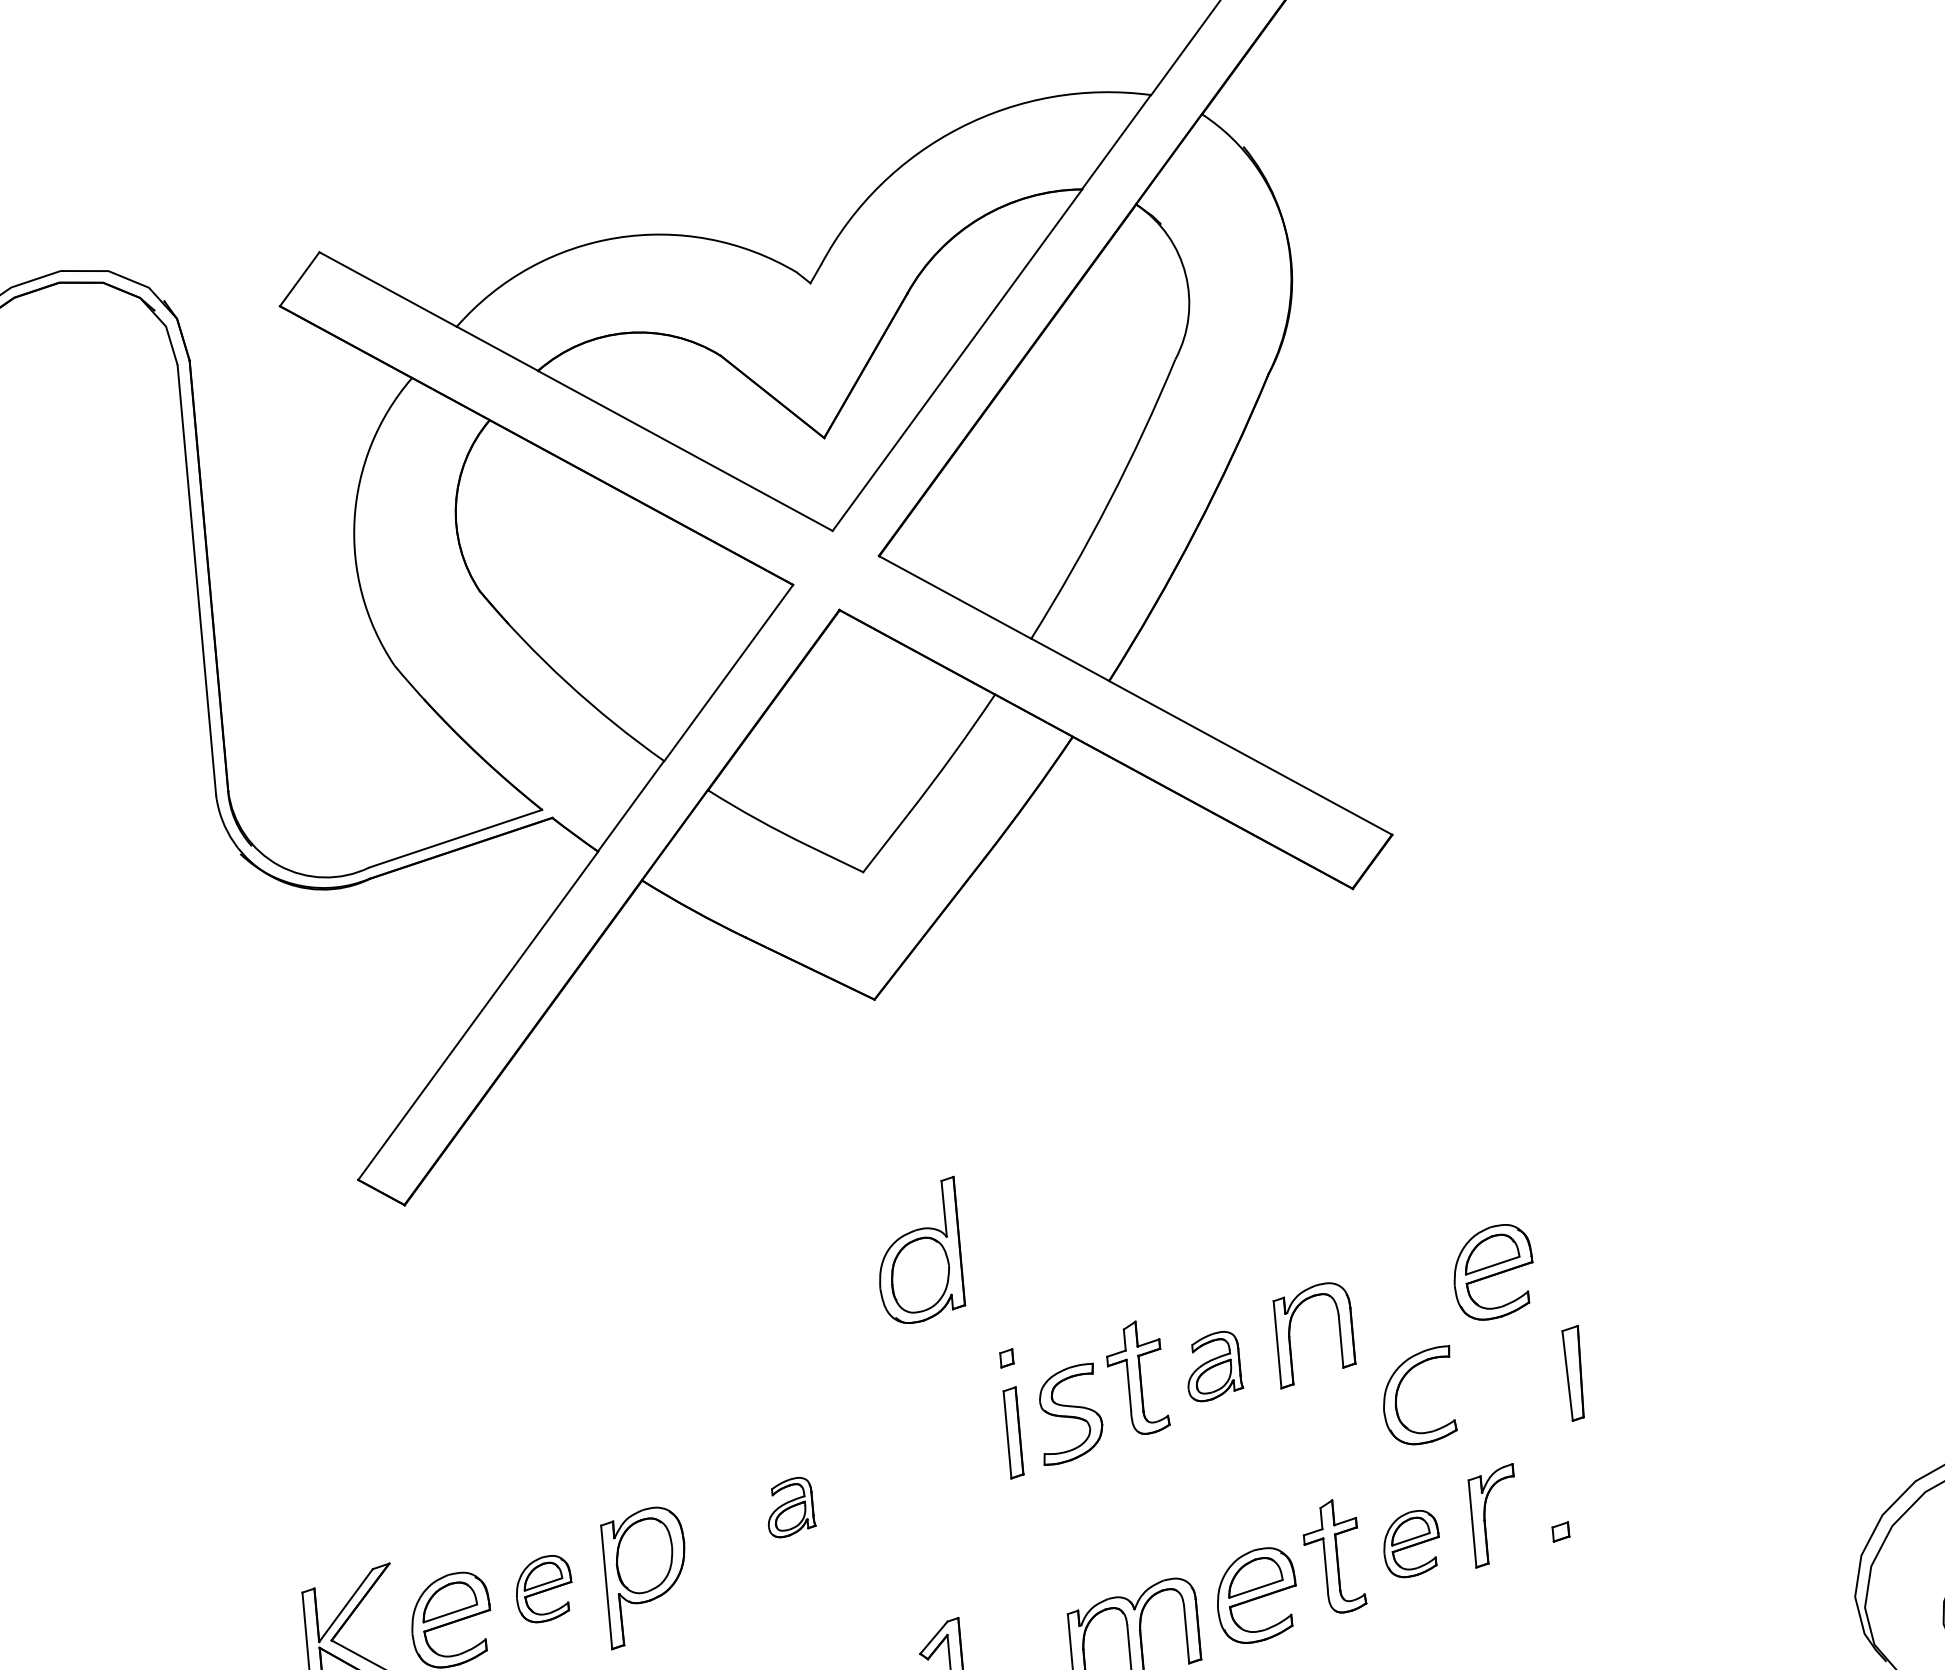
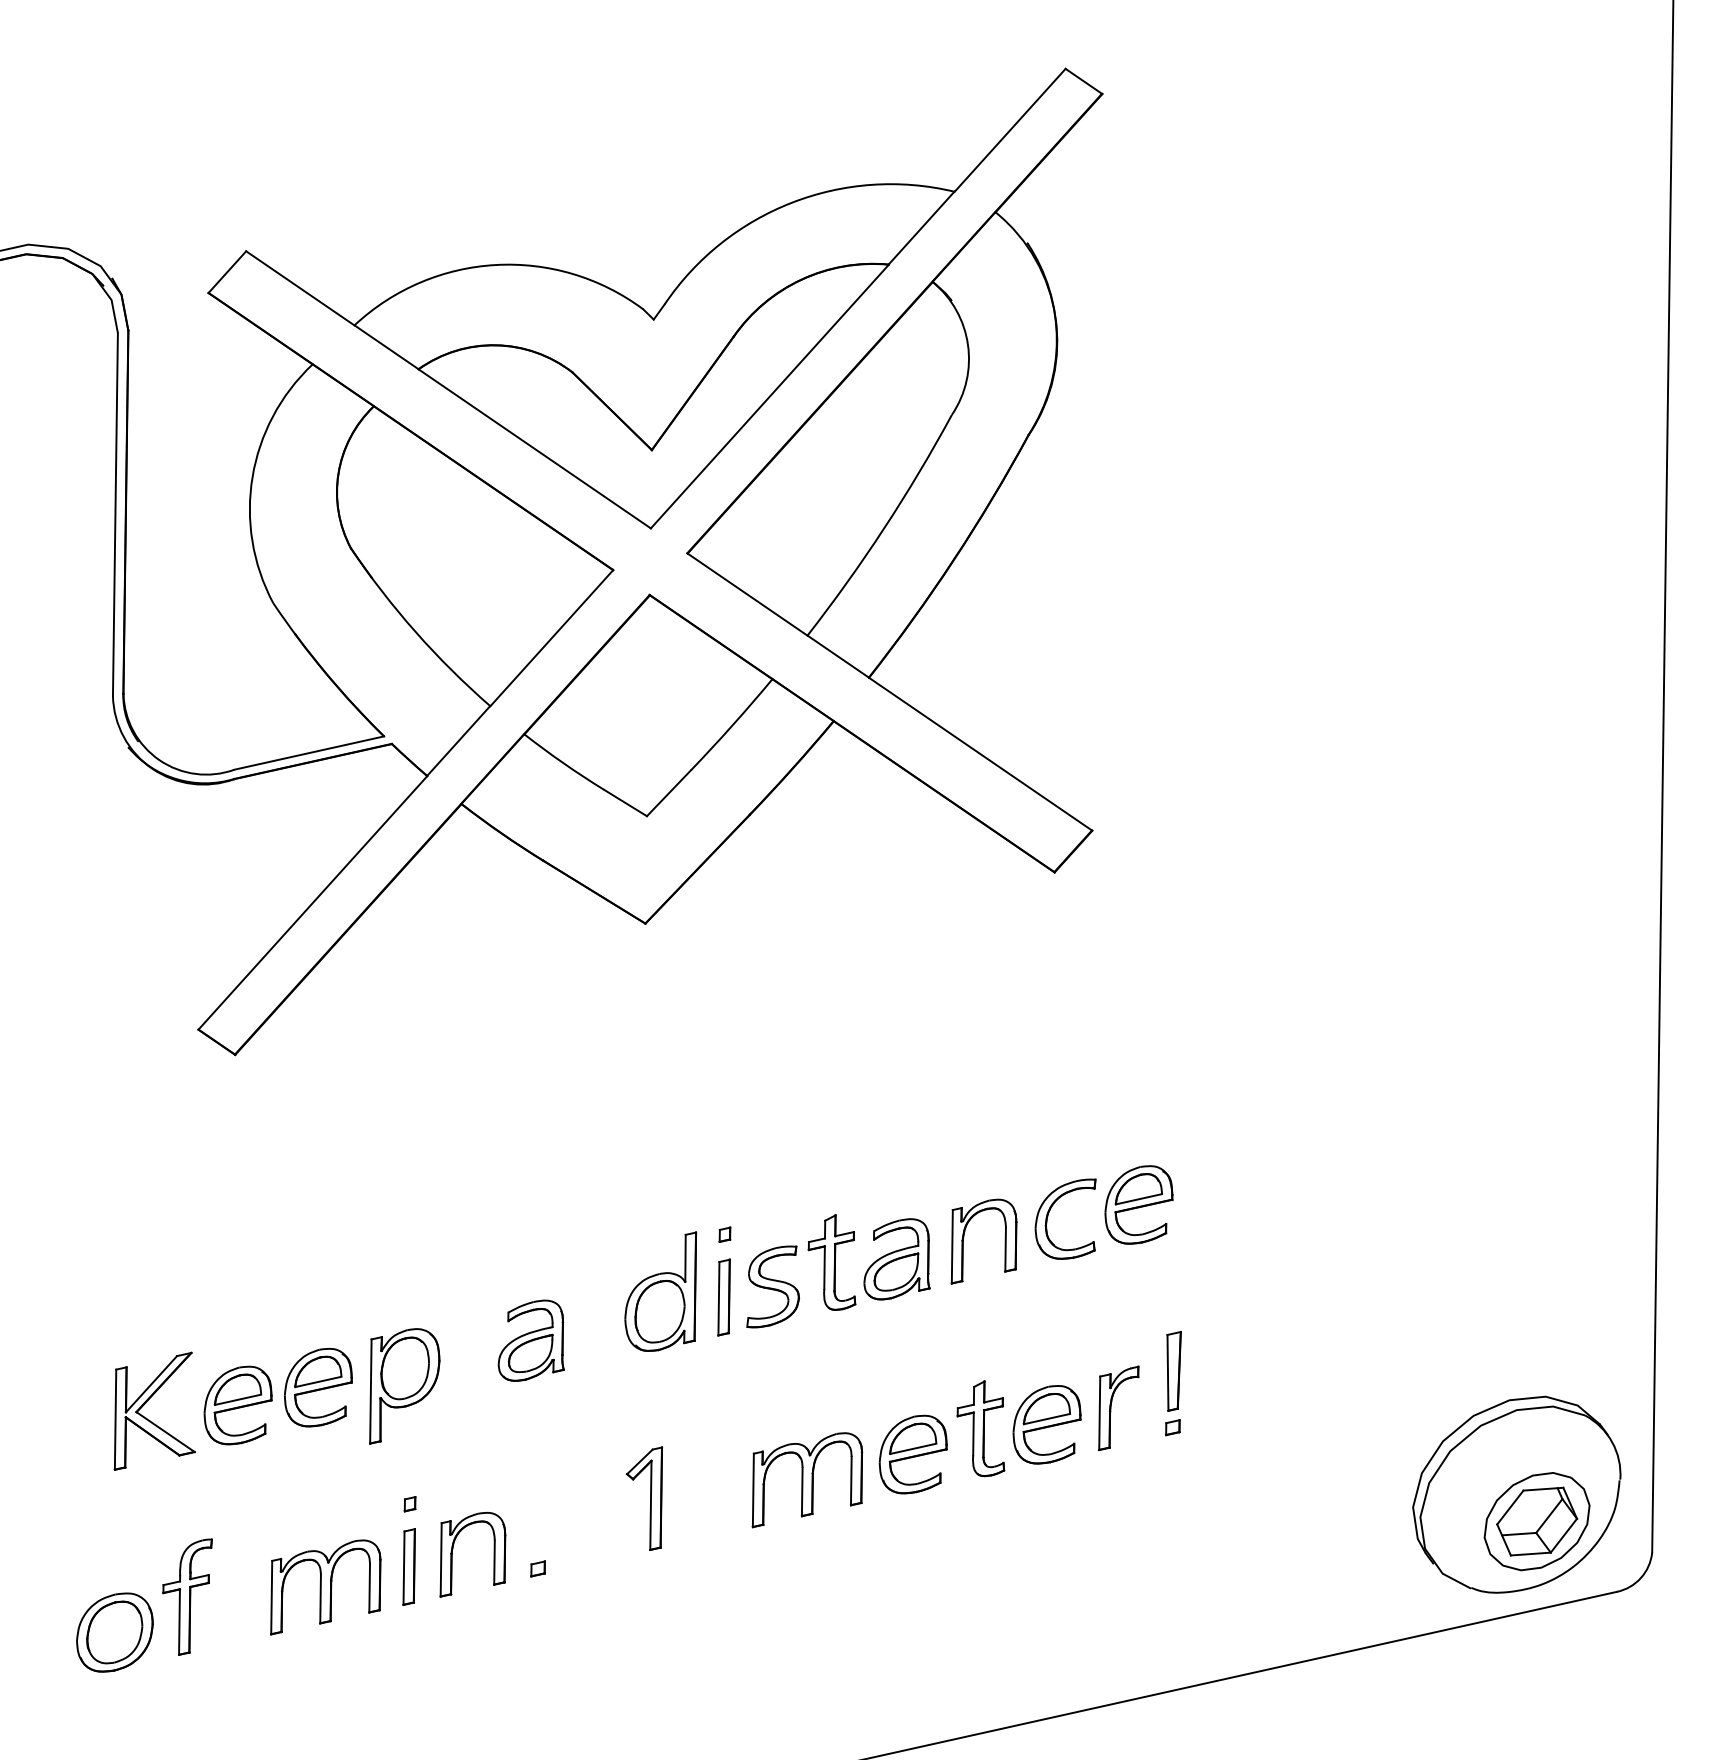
part: (918, 1251) -> (660, 1291), moved
part: (1213, 1366) -> (896, 1259), size x1.43
part: (1574, 1373) -> (1173, 1371), moved
part: (1399, 1388) -> (1050, 1210), moved
part: (789, 1507) -> (530, 1340), size x1.67
part: (1410, 1543) -> (1046, 1424), size x1.43
part: (544, 1589) -> (318, 1387), size x1.43

